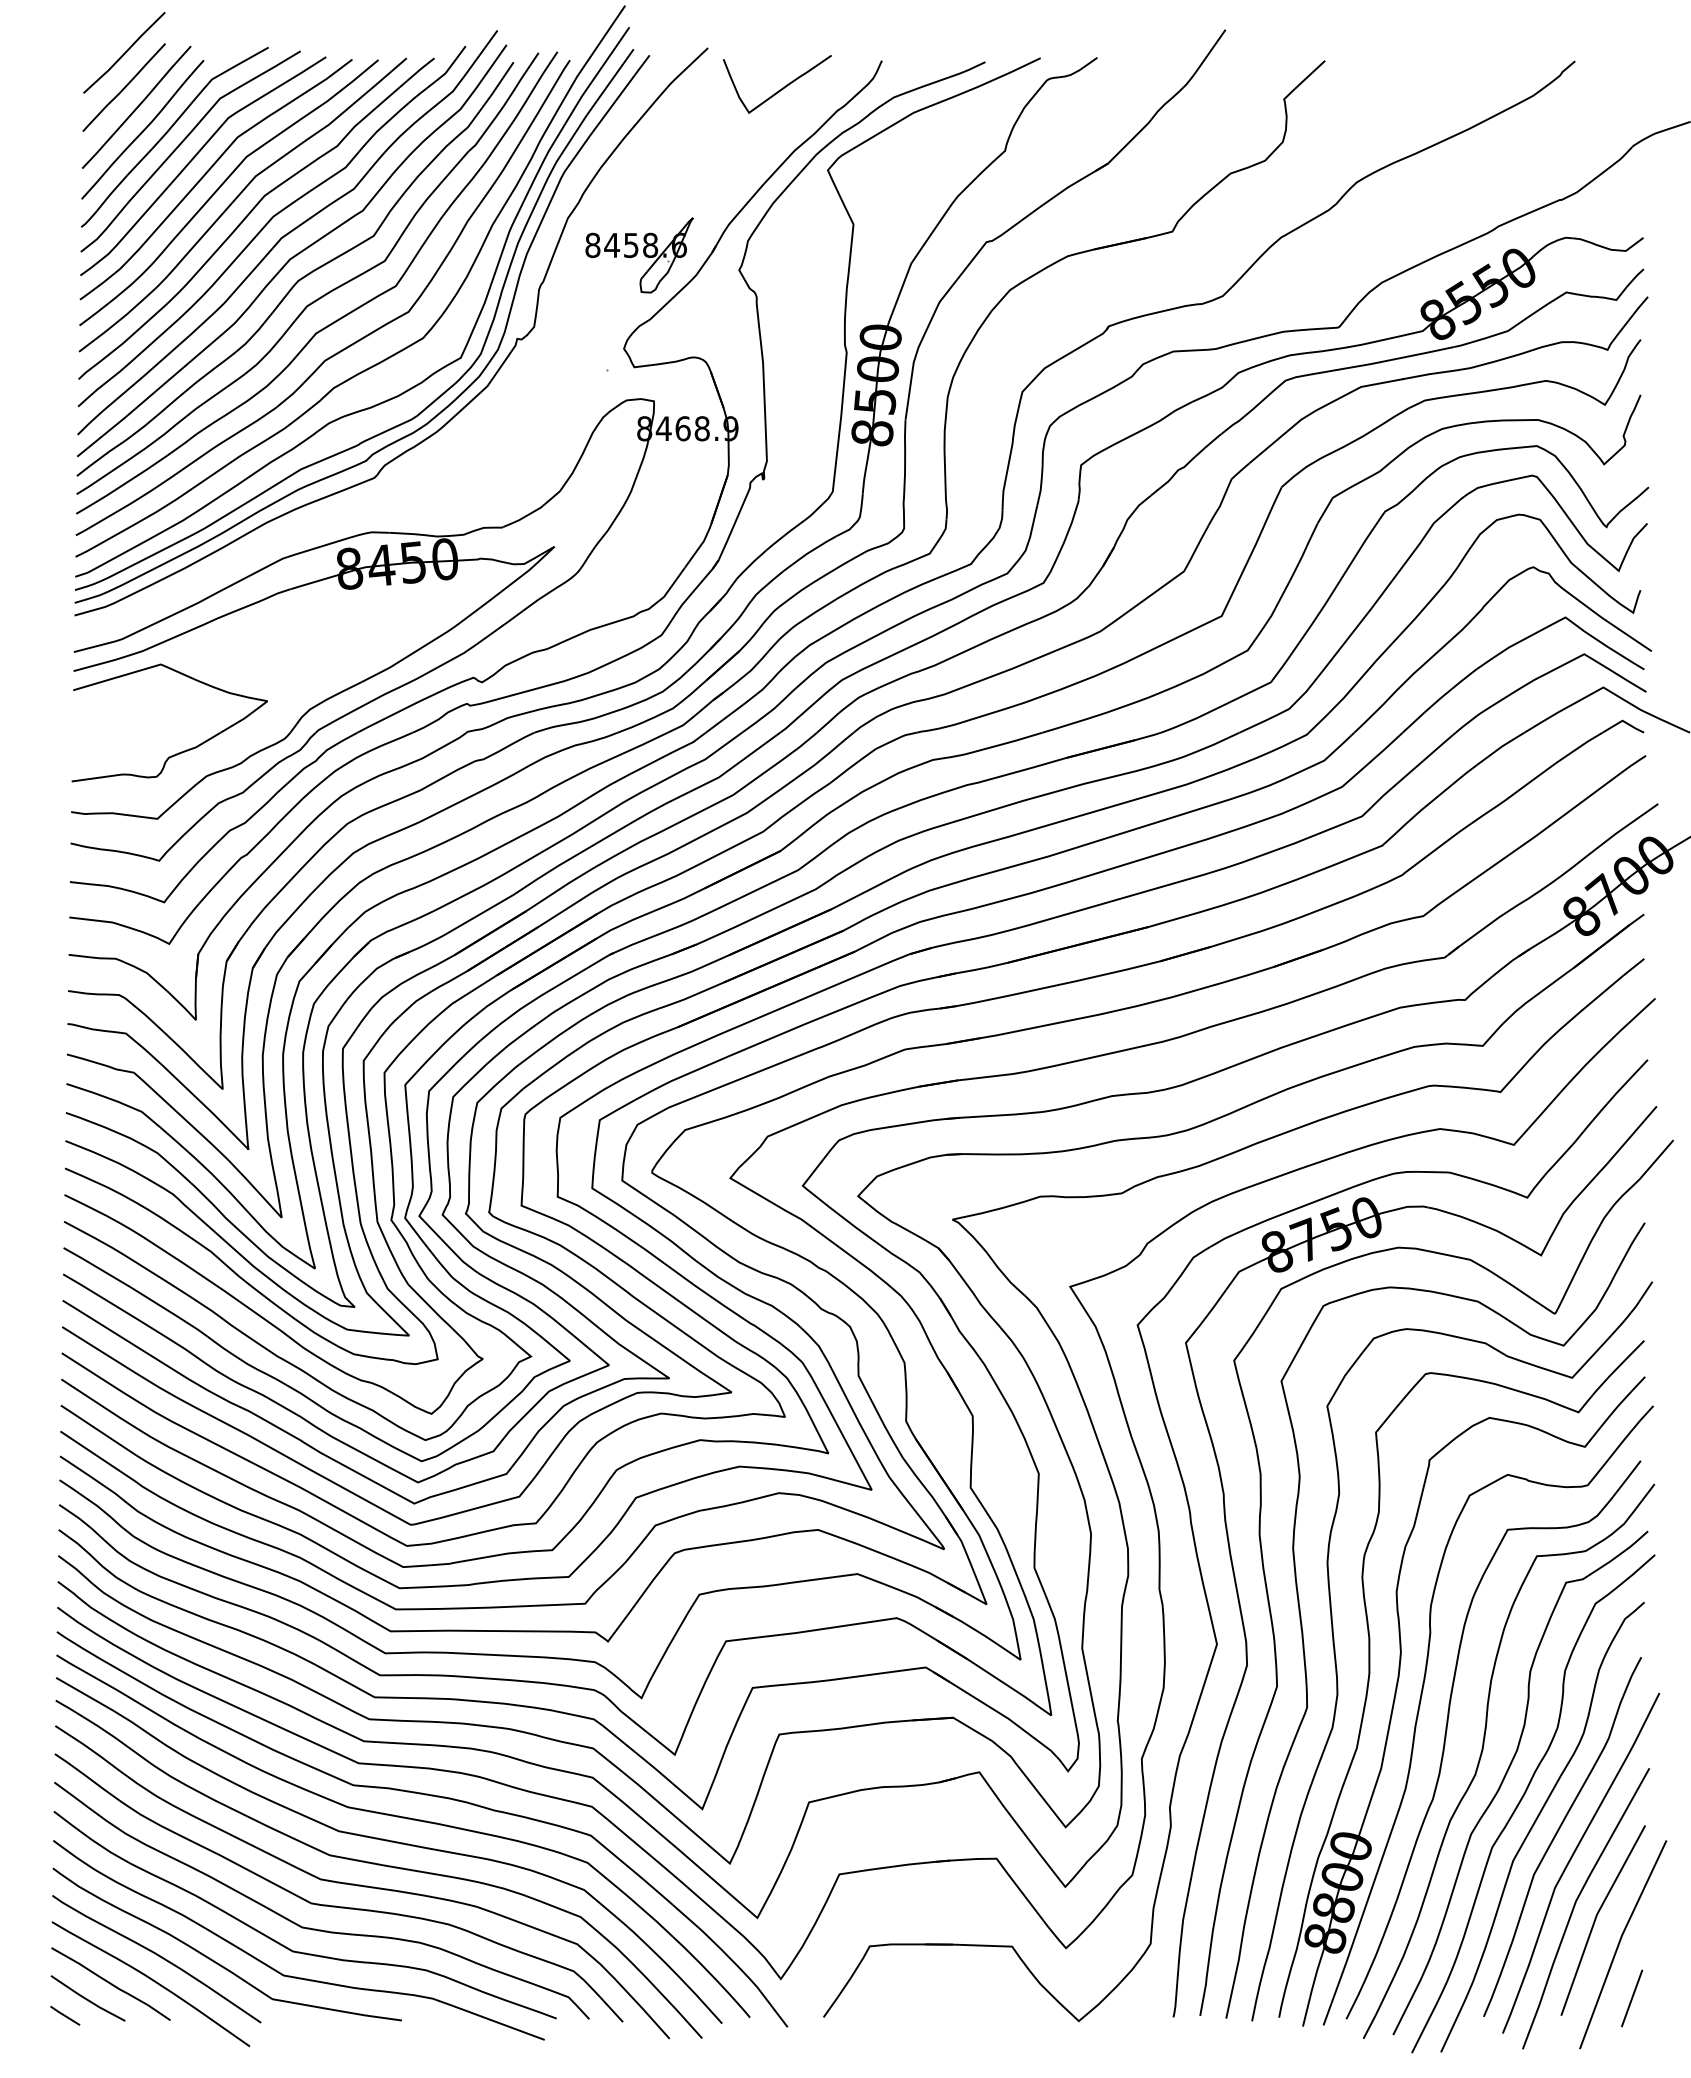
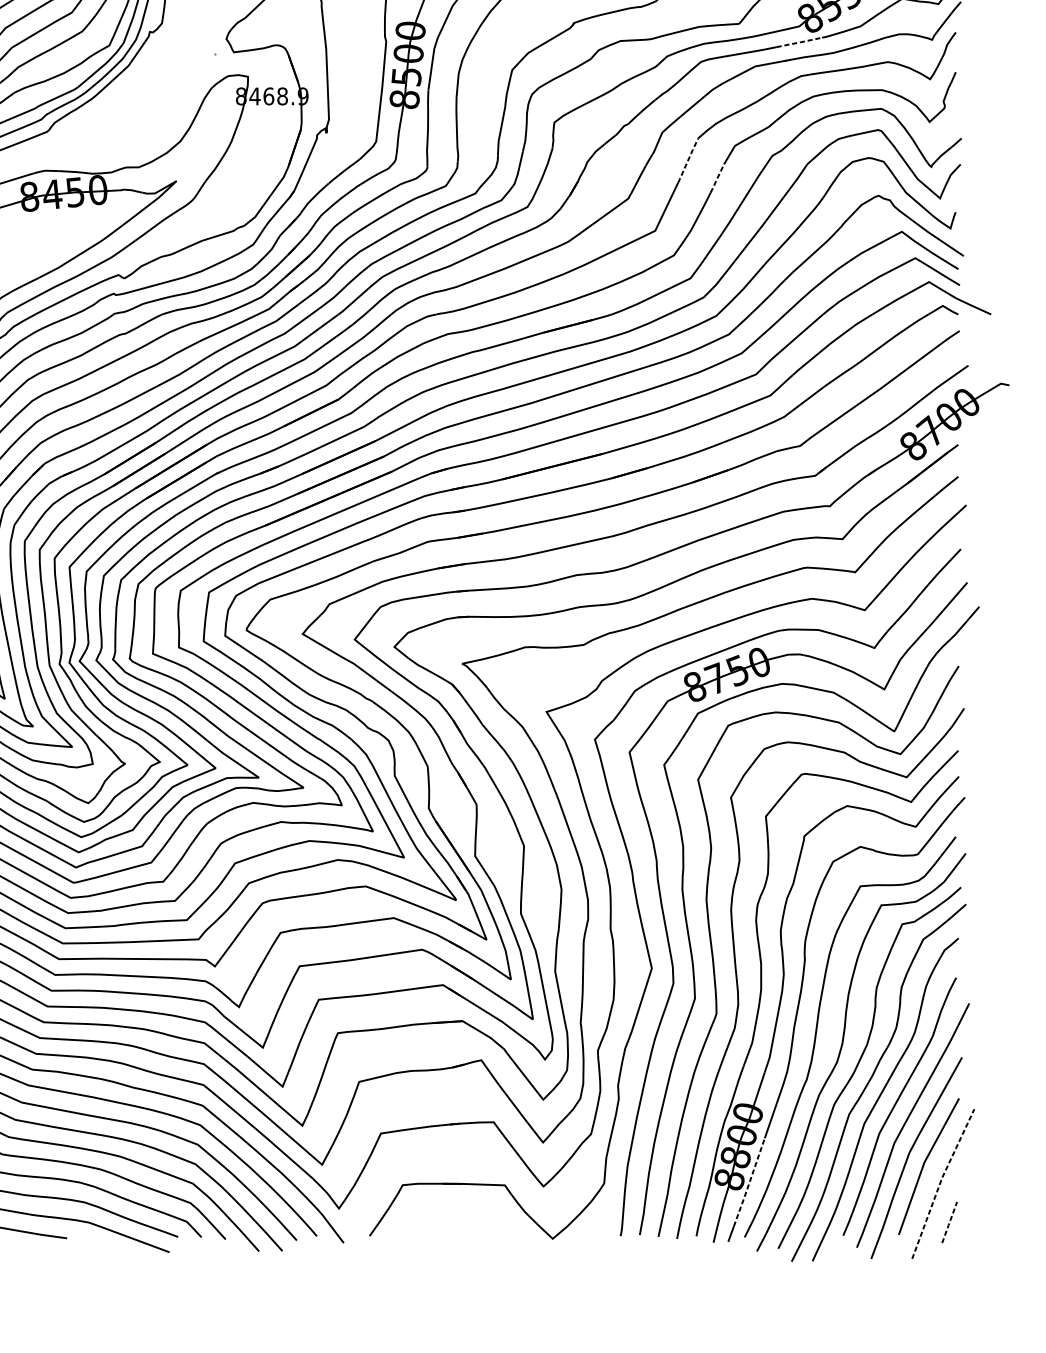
line: (1424, 353) -> (800, 42), solid -> dashed
line: (1267, 517) -> (688, 160), solid -> dashed
line: (1308, 542) -> (717, 178), solid -> dashed
line: (1353, 1942) -> (749, 1182), solid -> dashed
line: (1619, 1942) -> (940, 1182), solid -> dashed
line: (1631, 1998) -> (949, 1222), solid -> dashed

